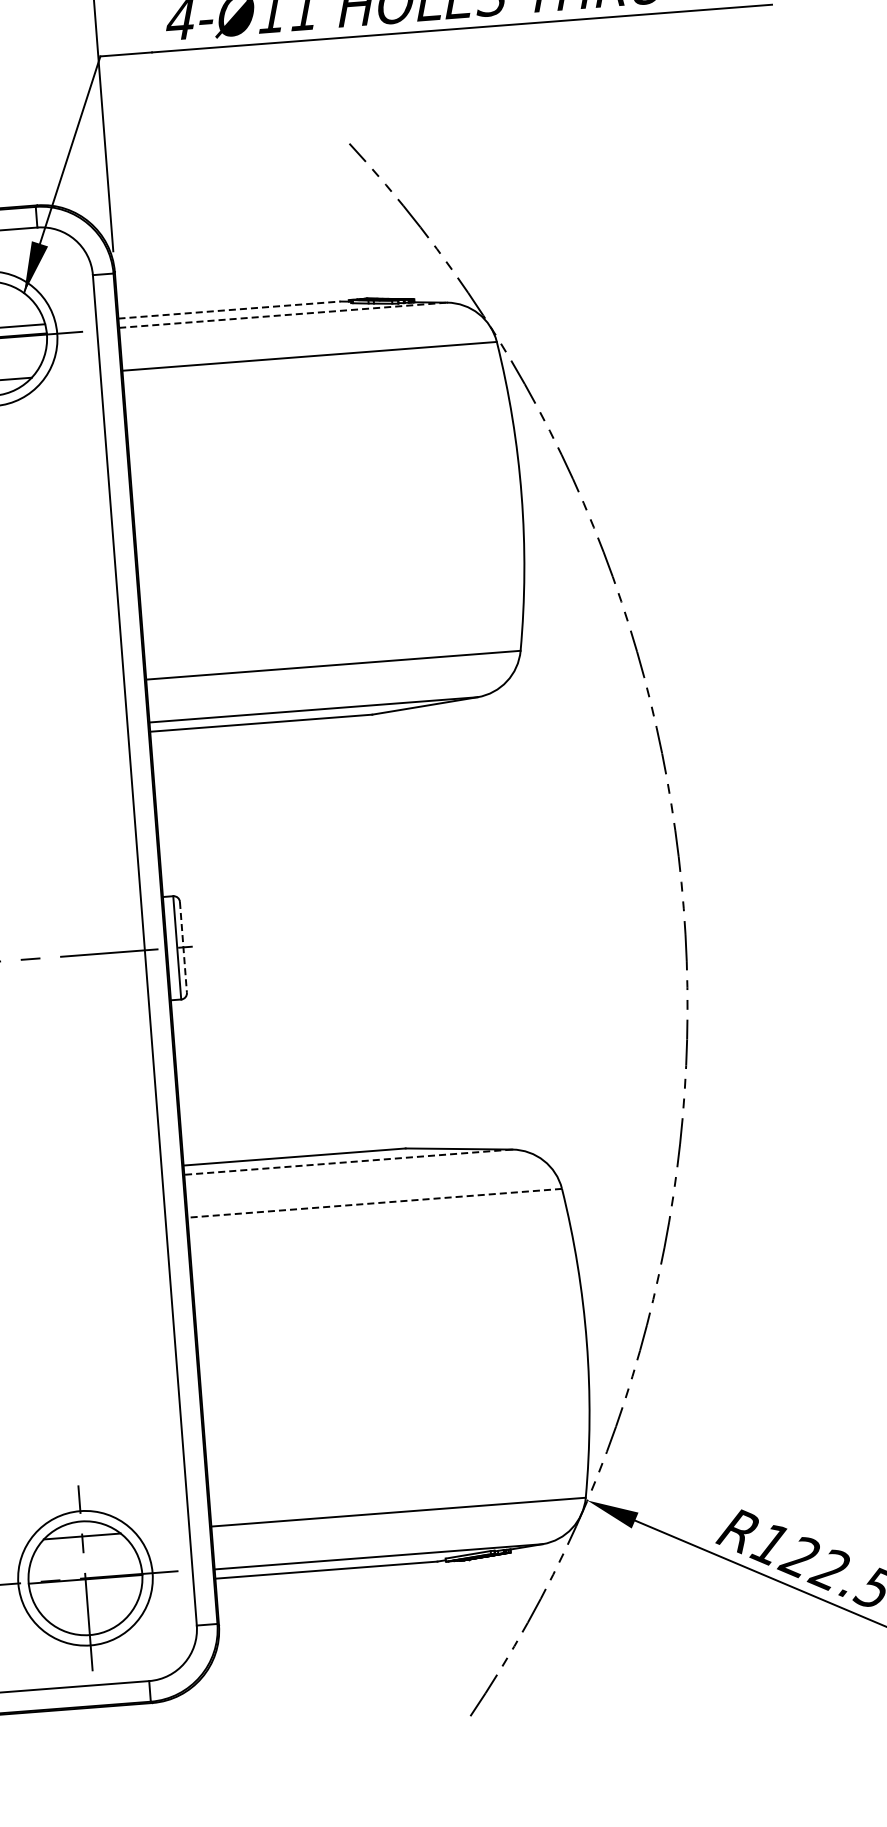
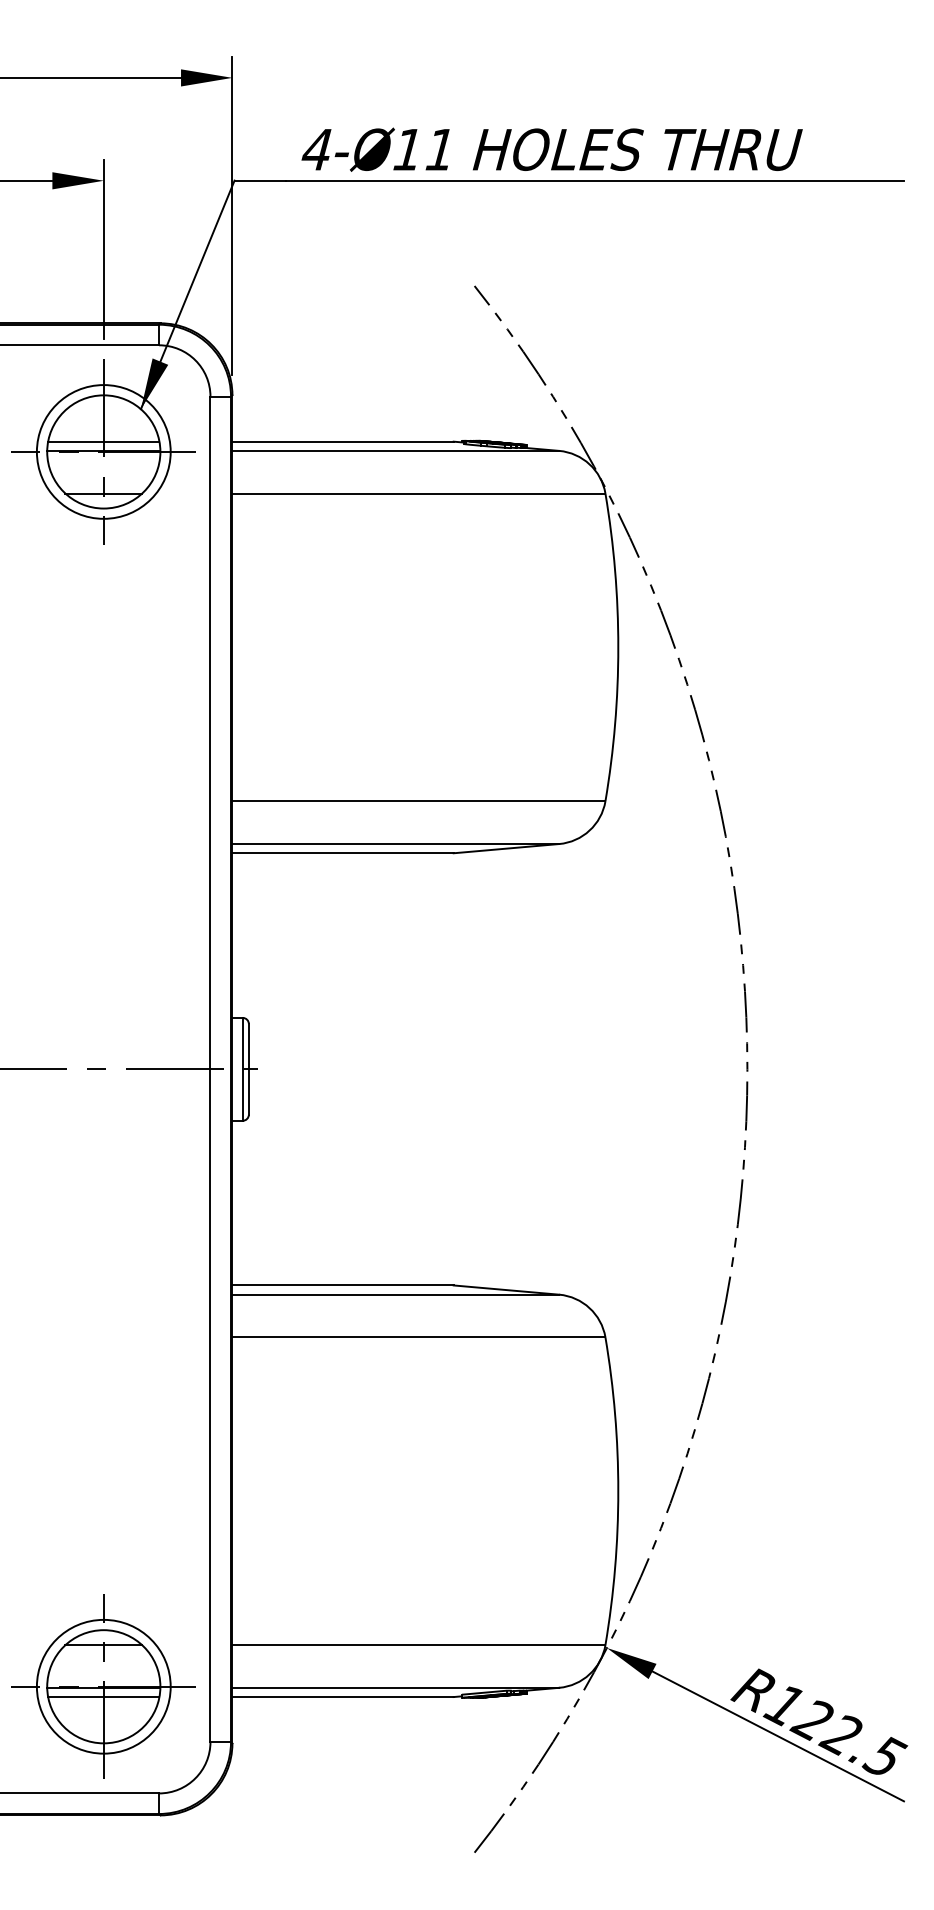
line: (229, 309) -> (343, 441), dashed -> solid
line: (283, 314) -> (396, 450), dashed -> solid
line: (183, 947) -> (248, 1069), dashed -> solid
line: (347, 1162) -> (395, 1294), dashed -> solid
line: (374, 1203) -> (418, 1337), dashed -> solid
line: (86, 1589) -> (103, 1697), added

